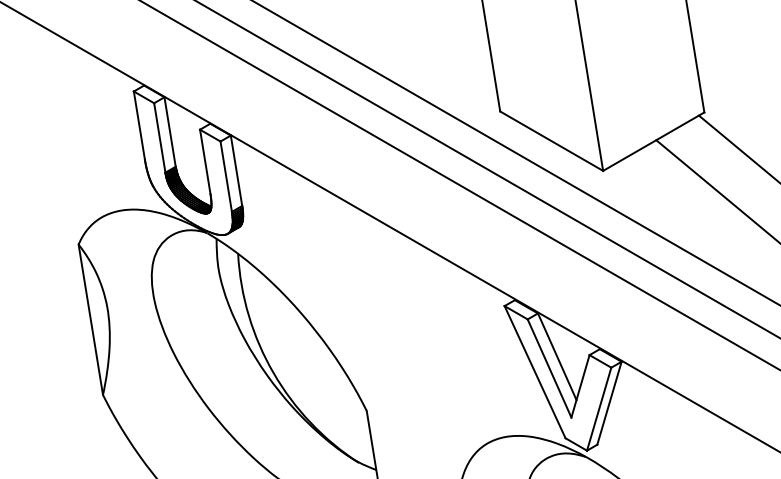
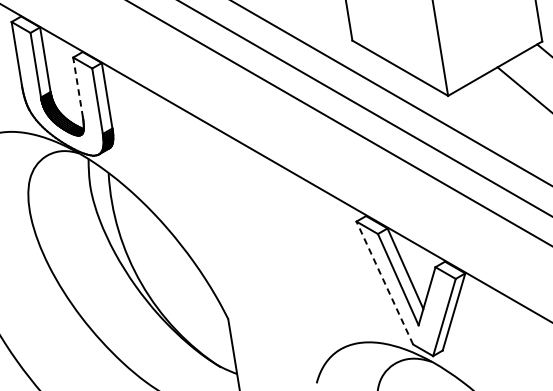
line: (205, 161) -> (78, 87), solid -> dashed
line: (535, 372) -> (385, 283), solid -> dashed

